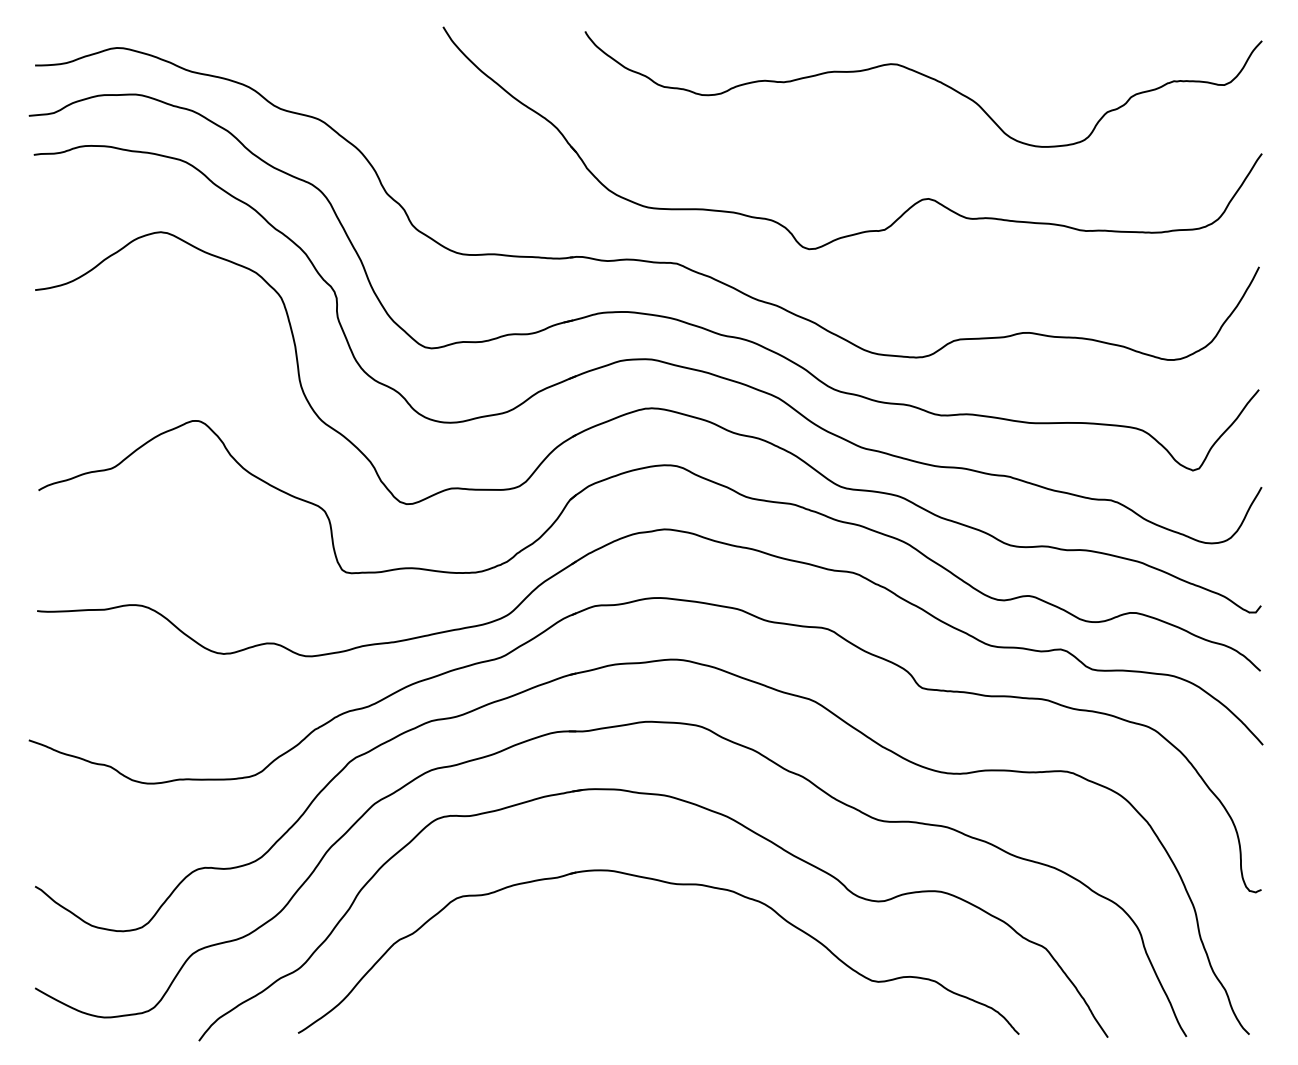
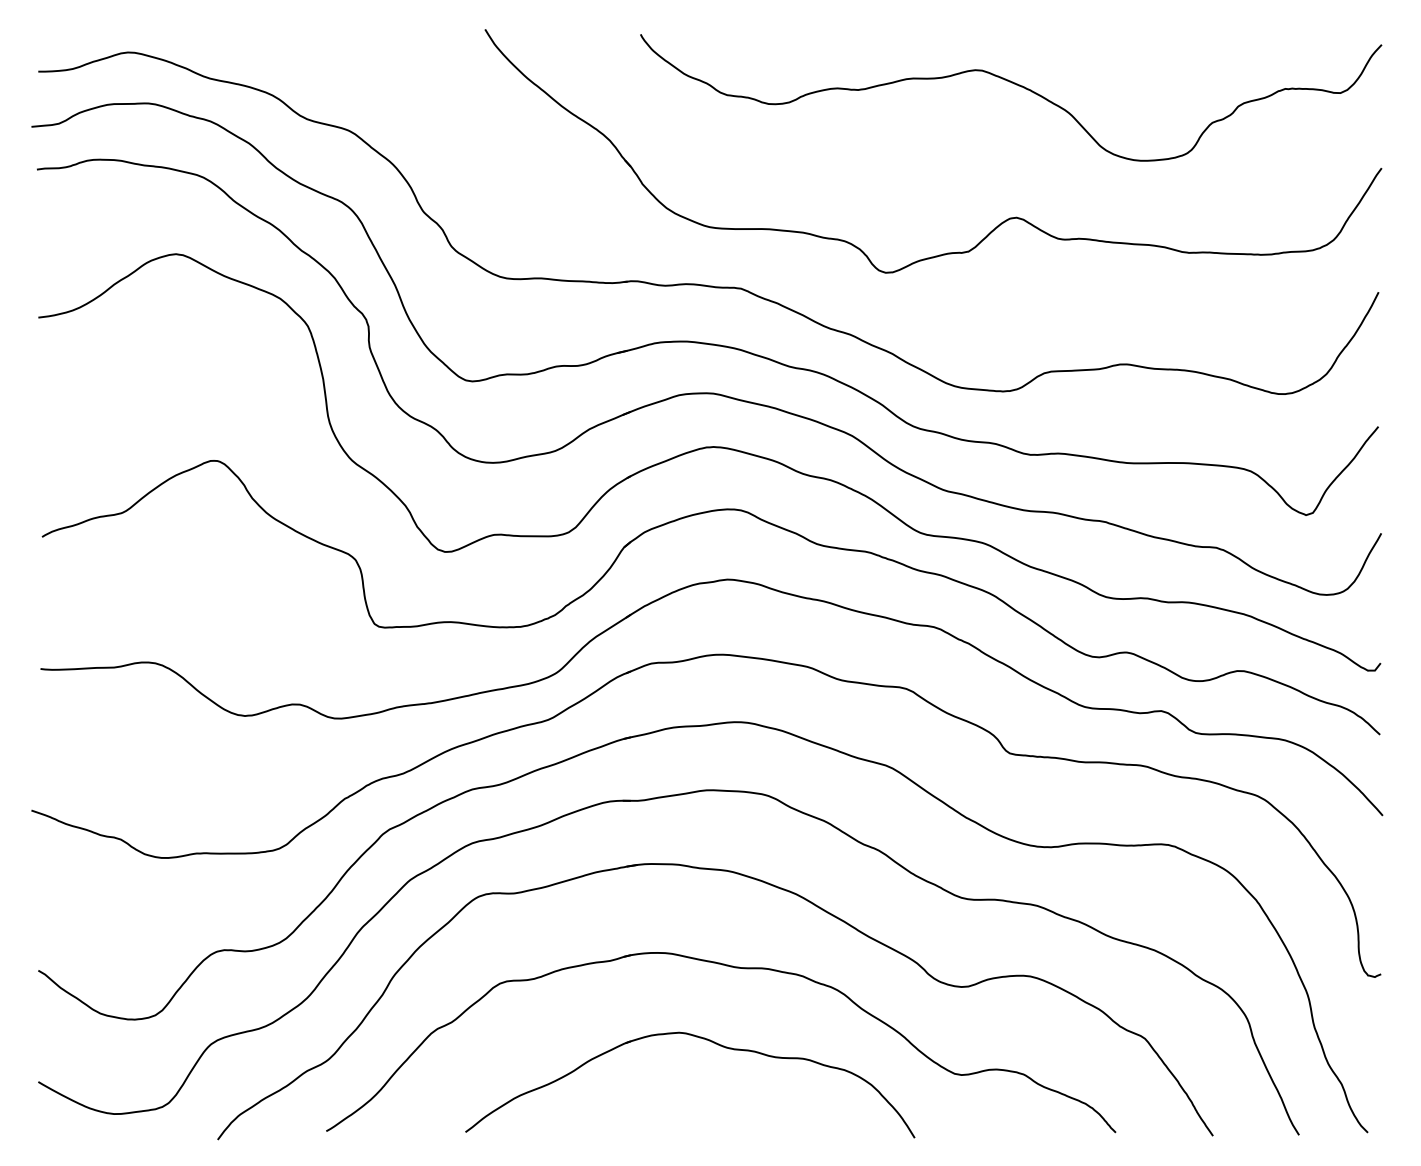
part: (645, 950) -> (706, 1040), added

